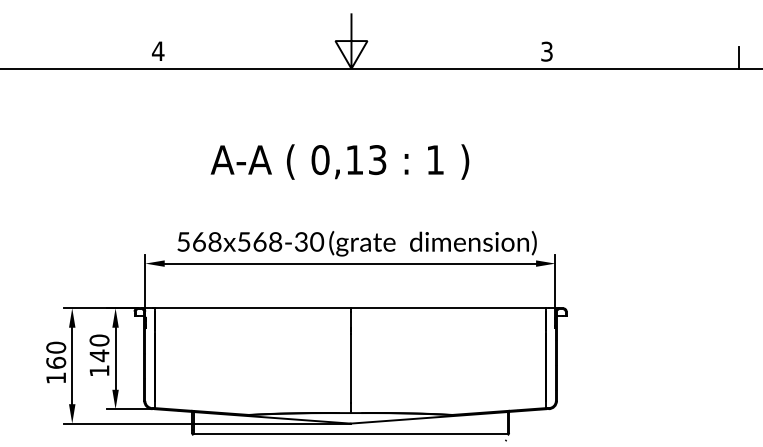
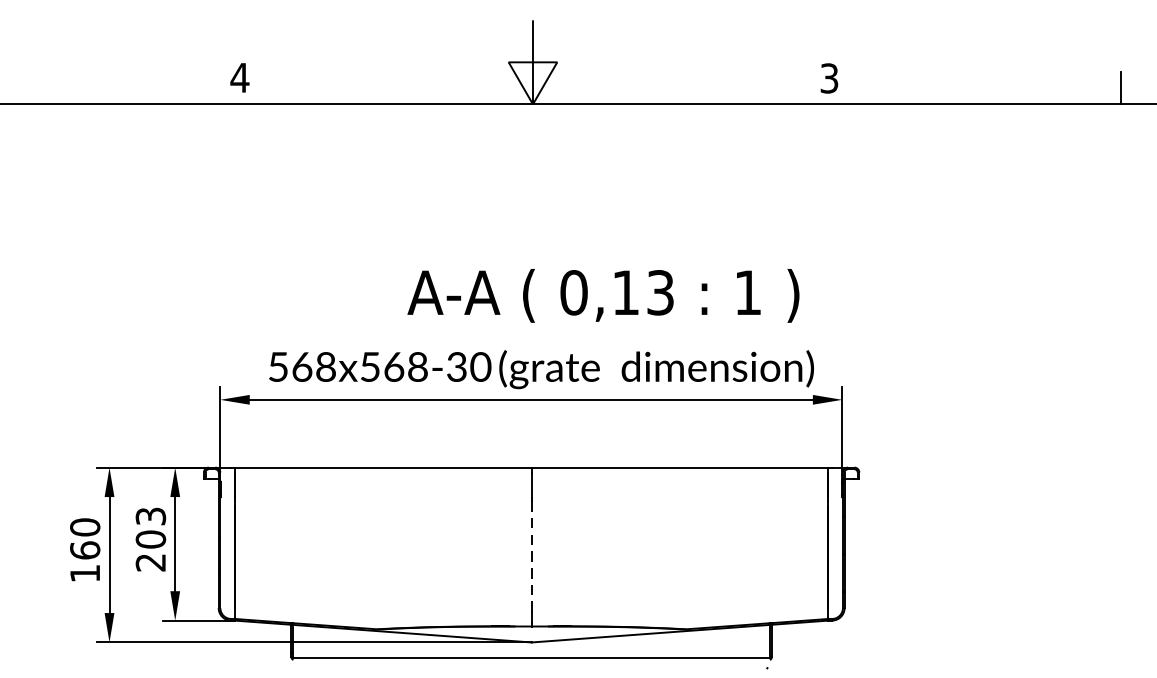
text: (339, 161) -> (602, 295), moved
text: (99, 355) -> (150, 539), 140 -> 203
line: (350, 368) -> (531, 558), solid -> dashed

